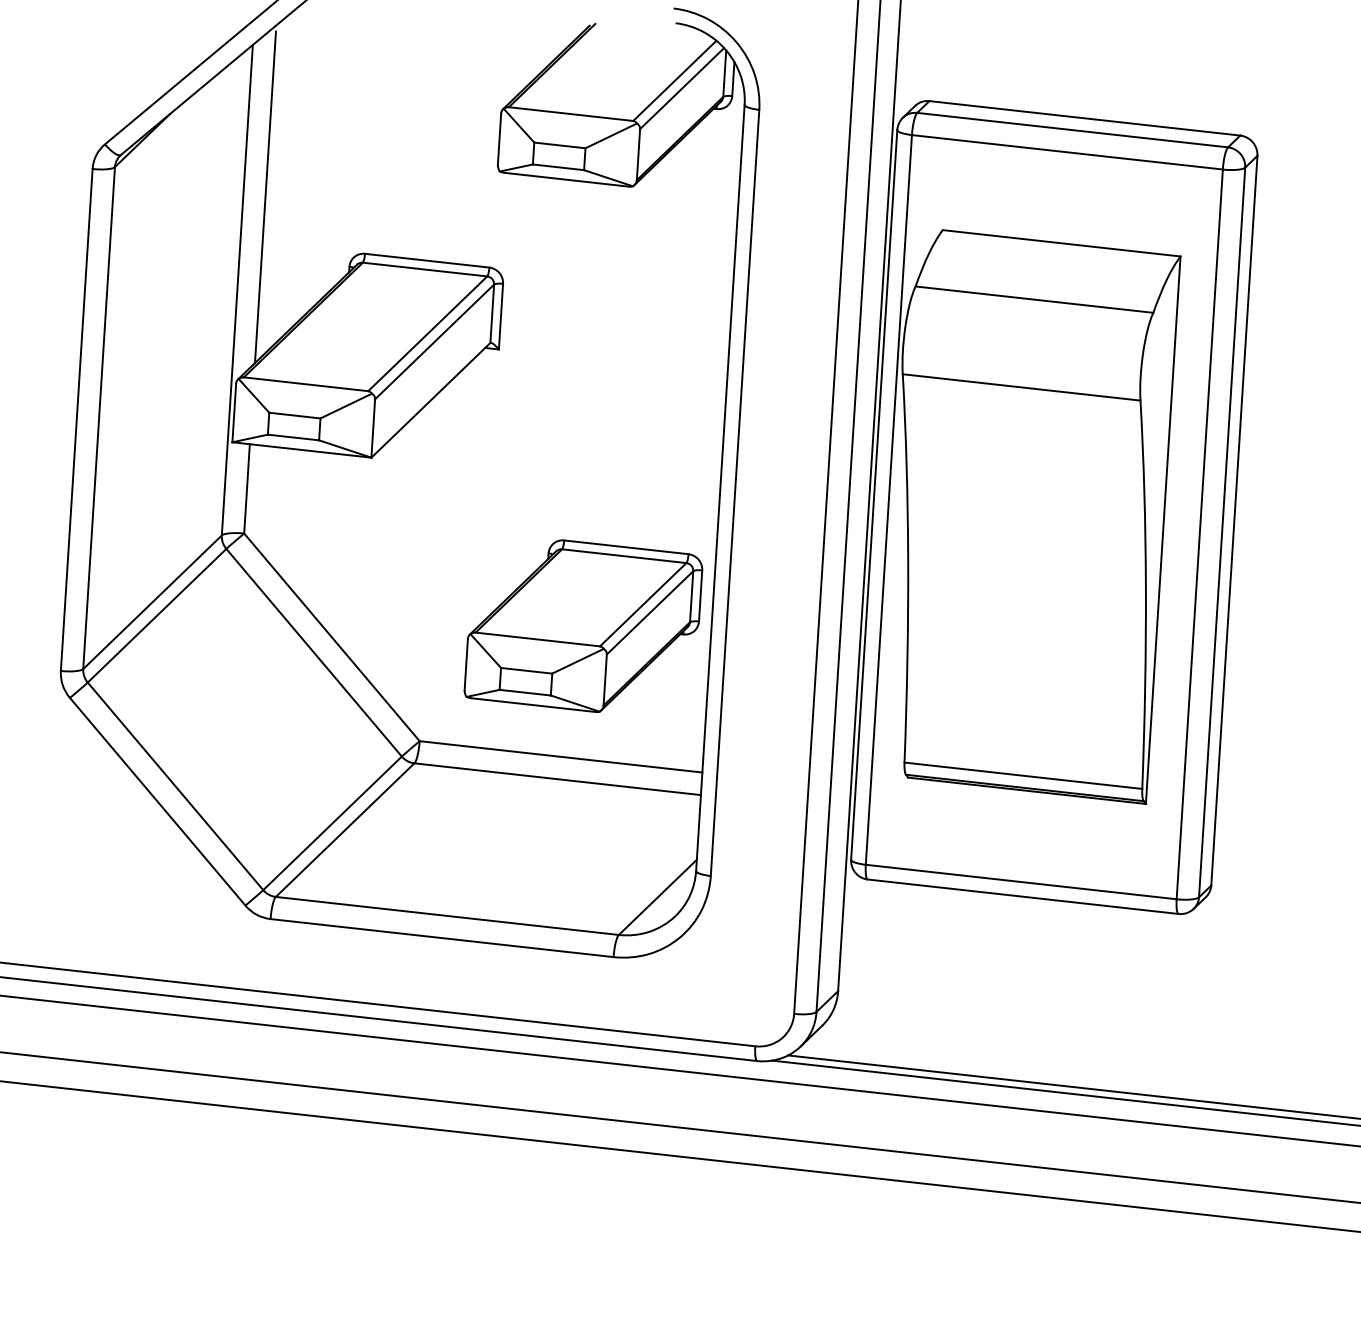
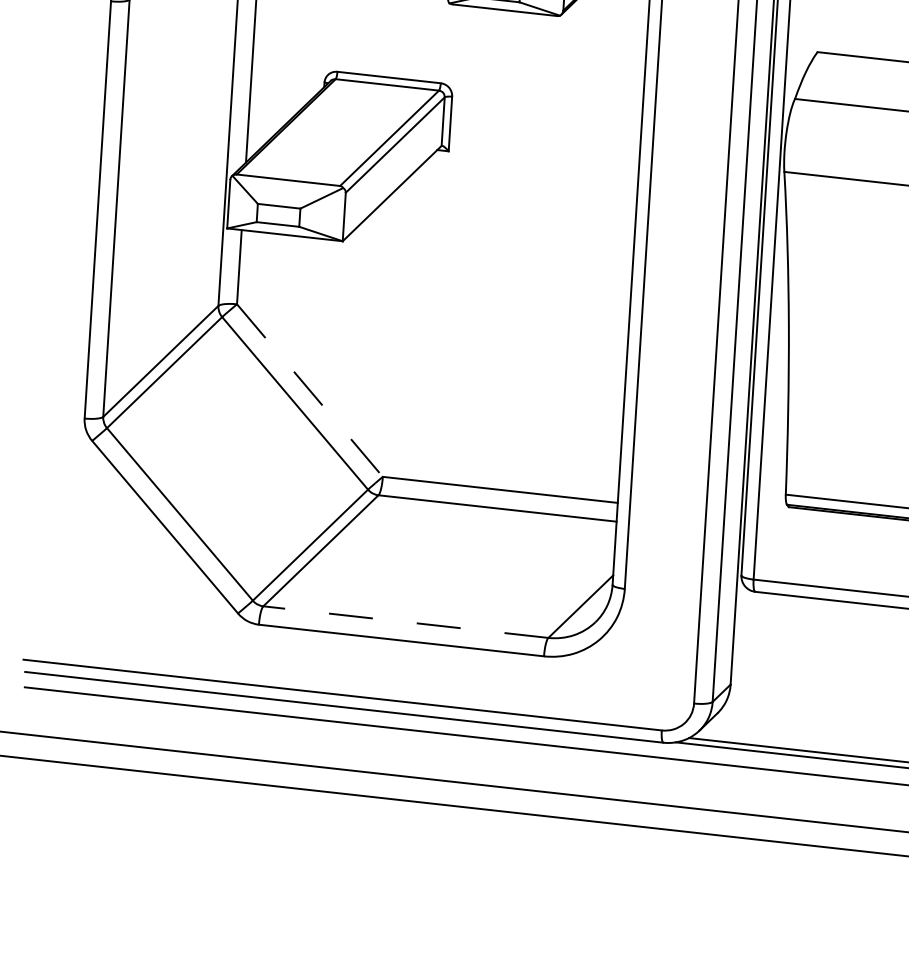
part: (583, 625) -> (519, 380), removed
line: (331, 637) -> (309, 390), solid -> dashed
line: (447, 915) -> (405, 621), solid -> dashed

